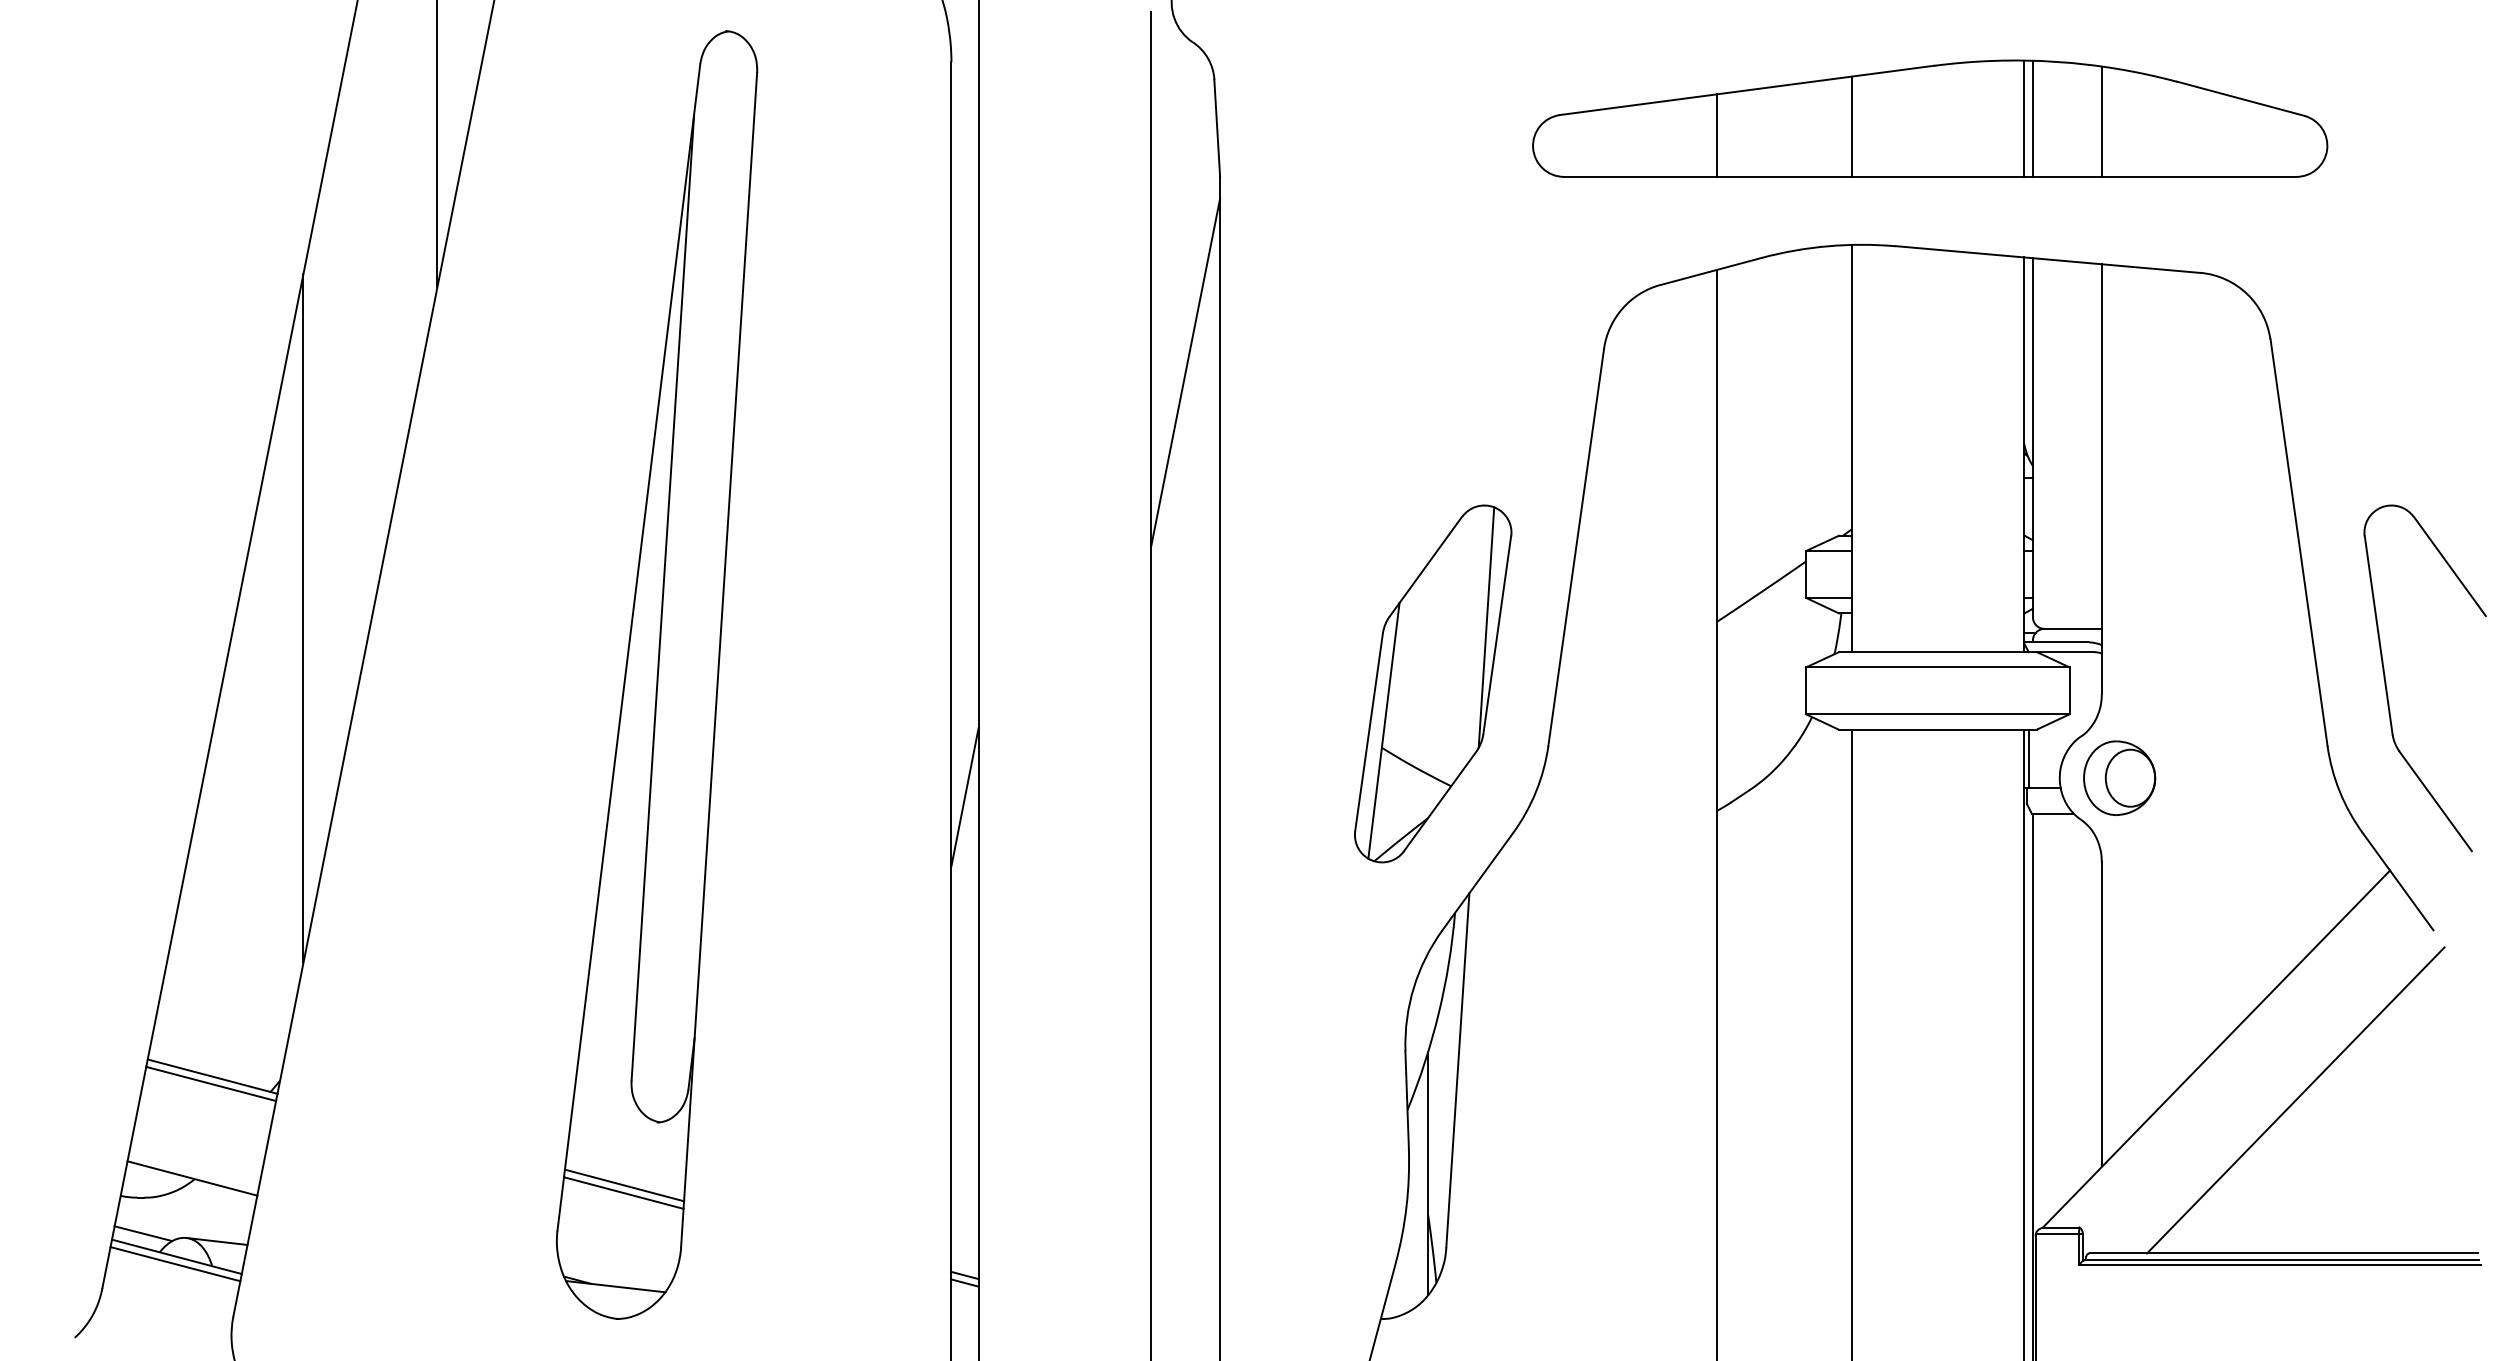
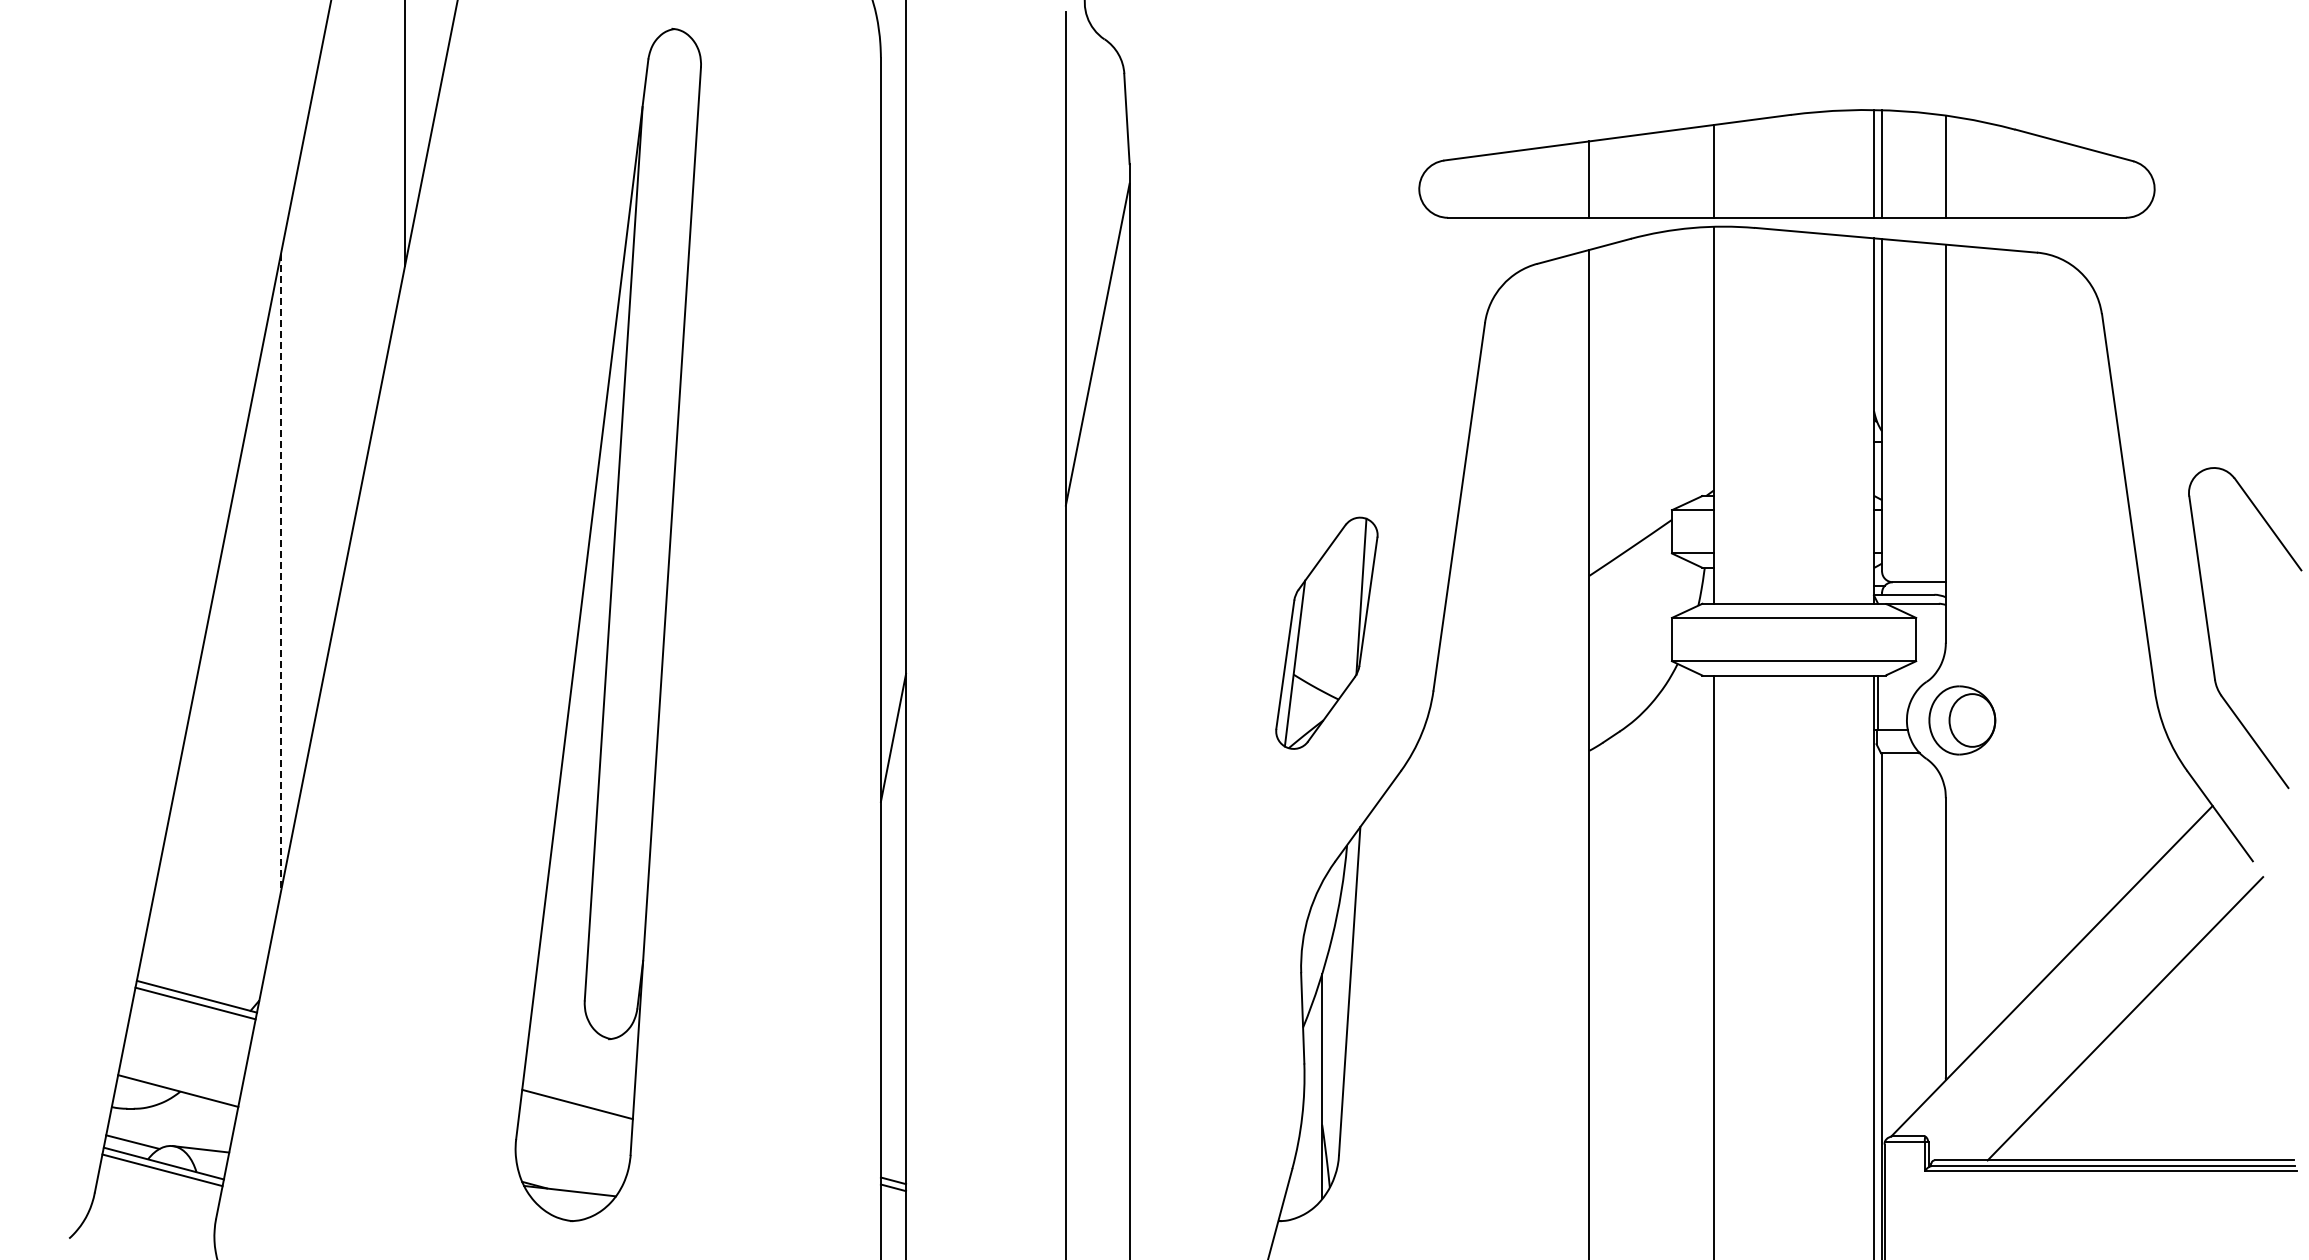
part: (1929, 118) -> (1786, 163), moved
line: (302, 618) -> (280, 572), solid -> dashed
part: (1432, 684) -> (1326, 633), size x0.7
line: (624, 1185) -> (578, 1097), removed

